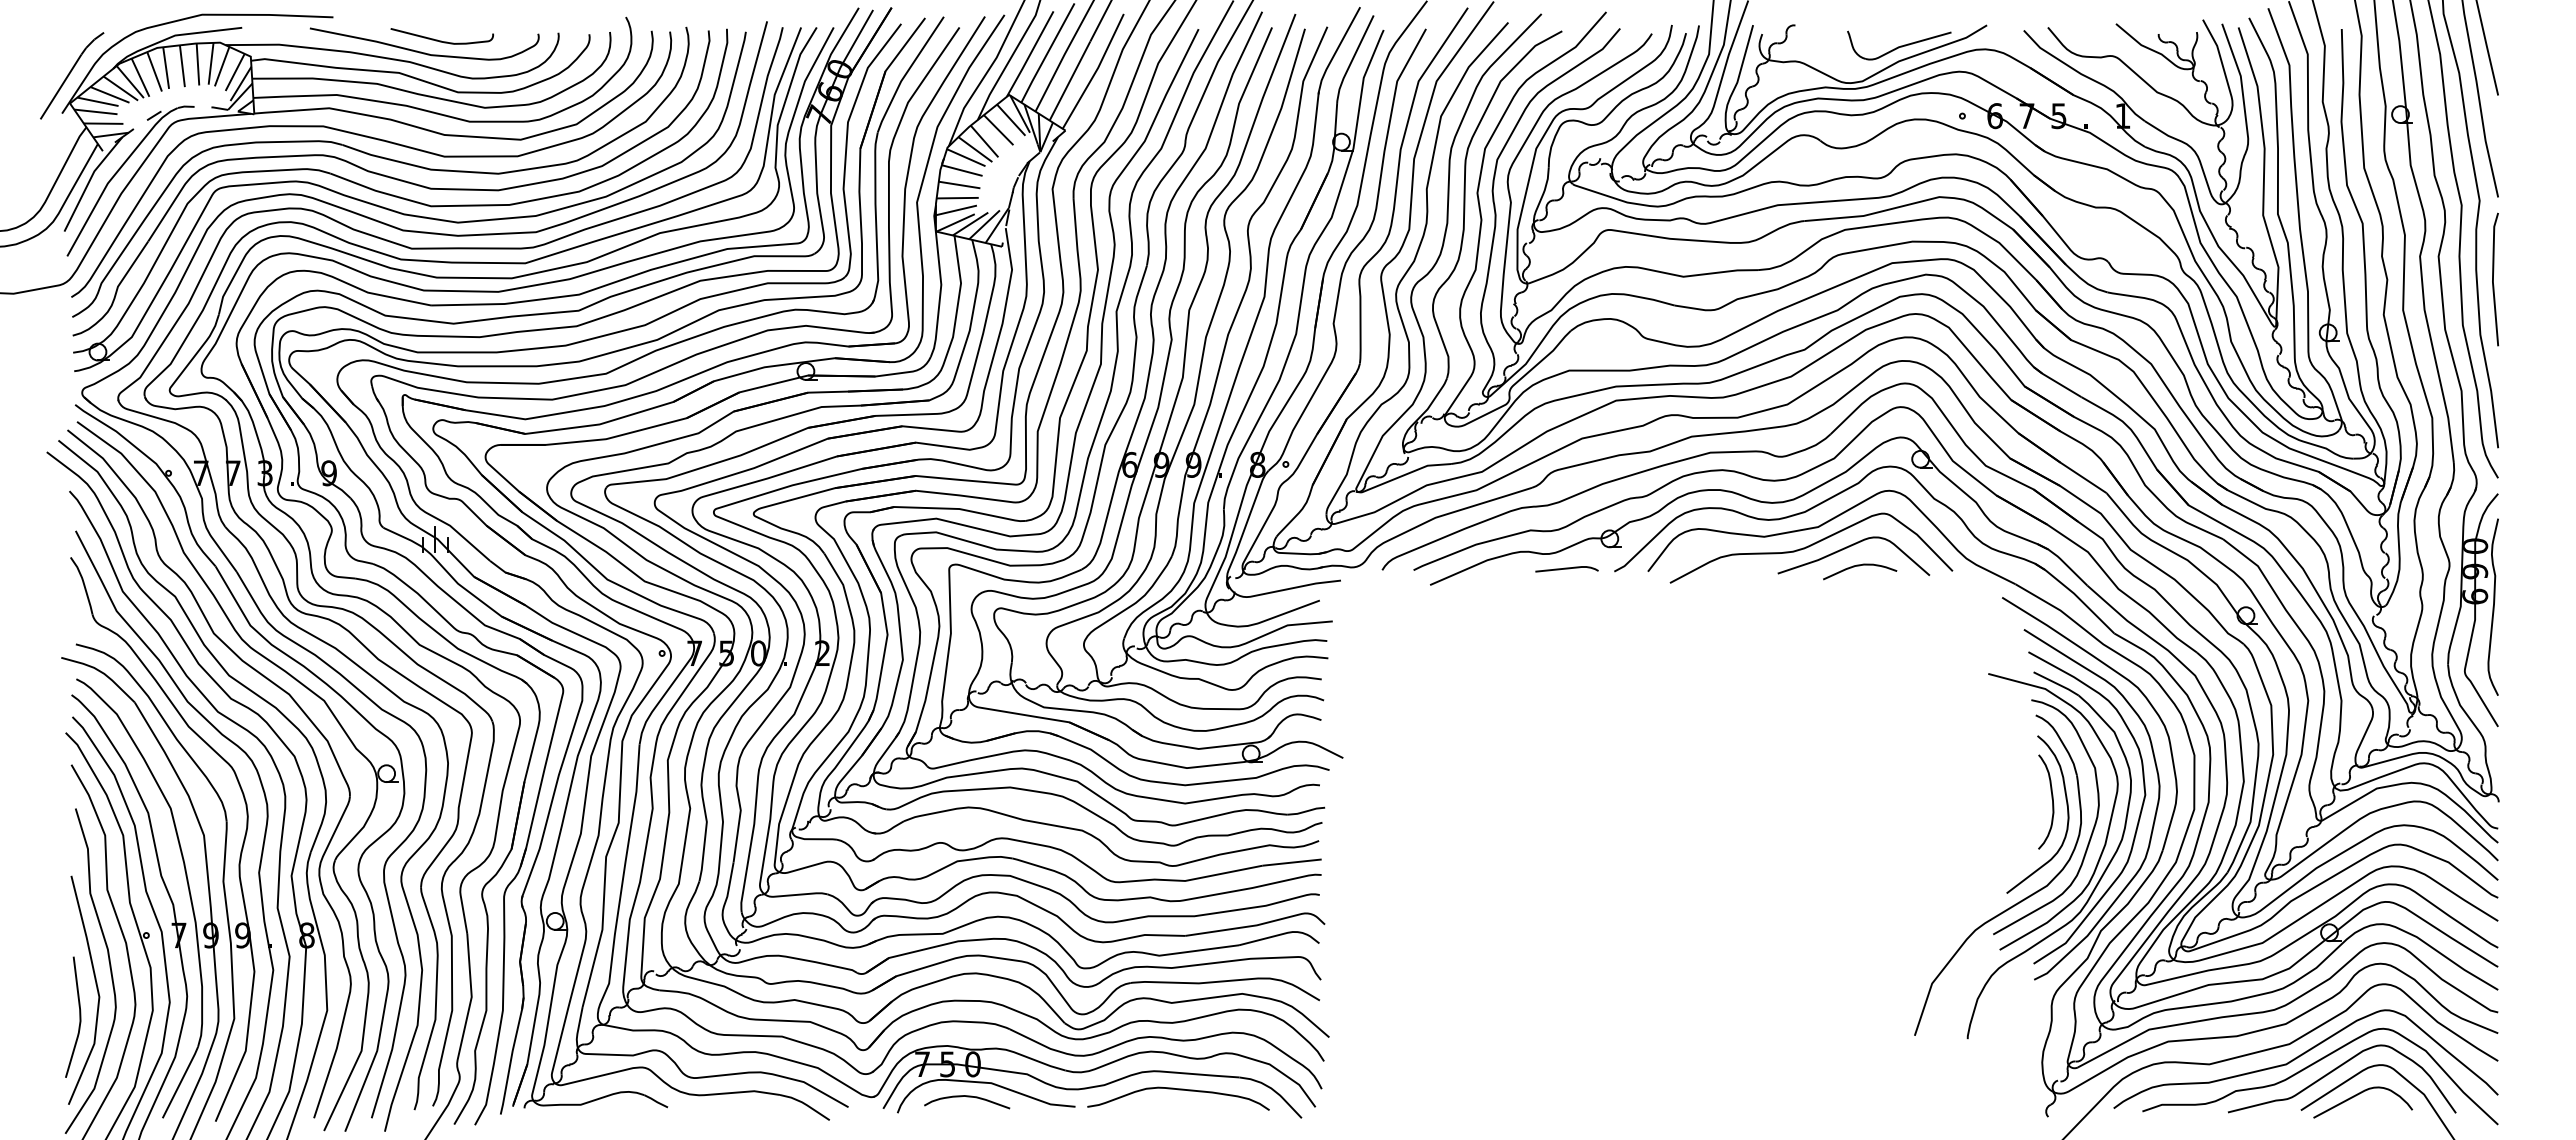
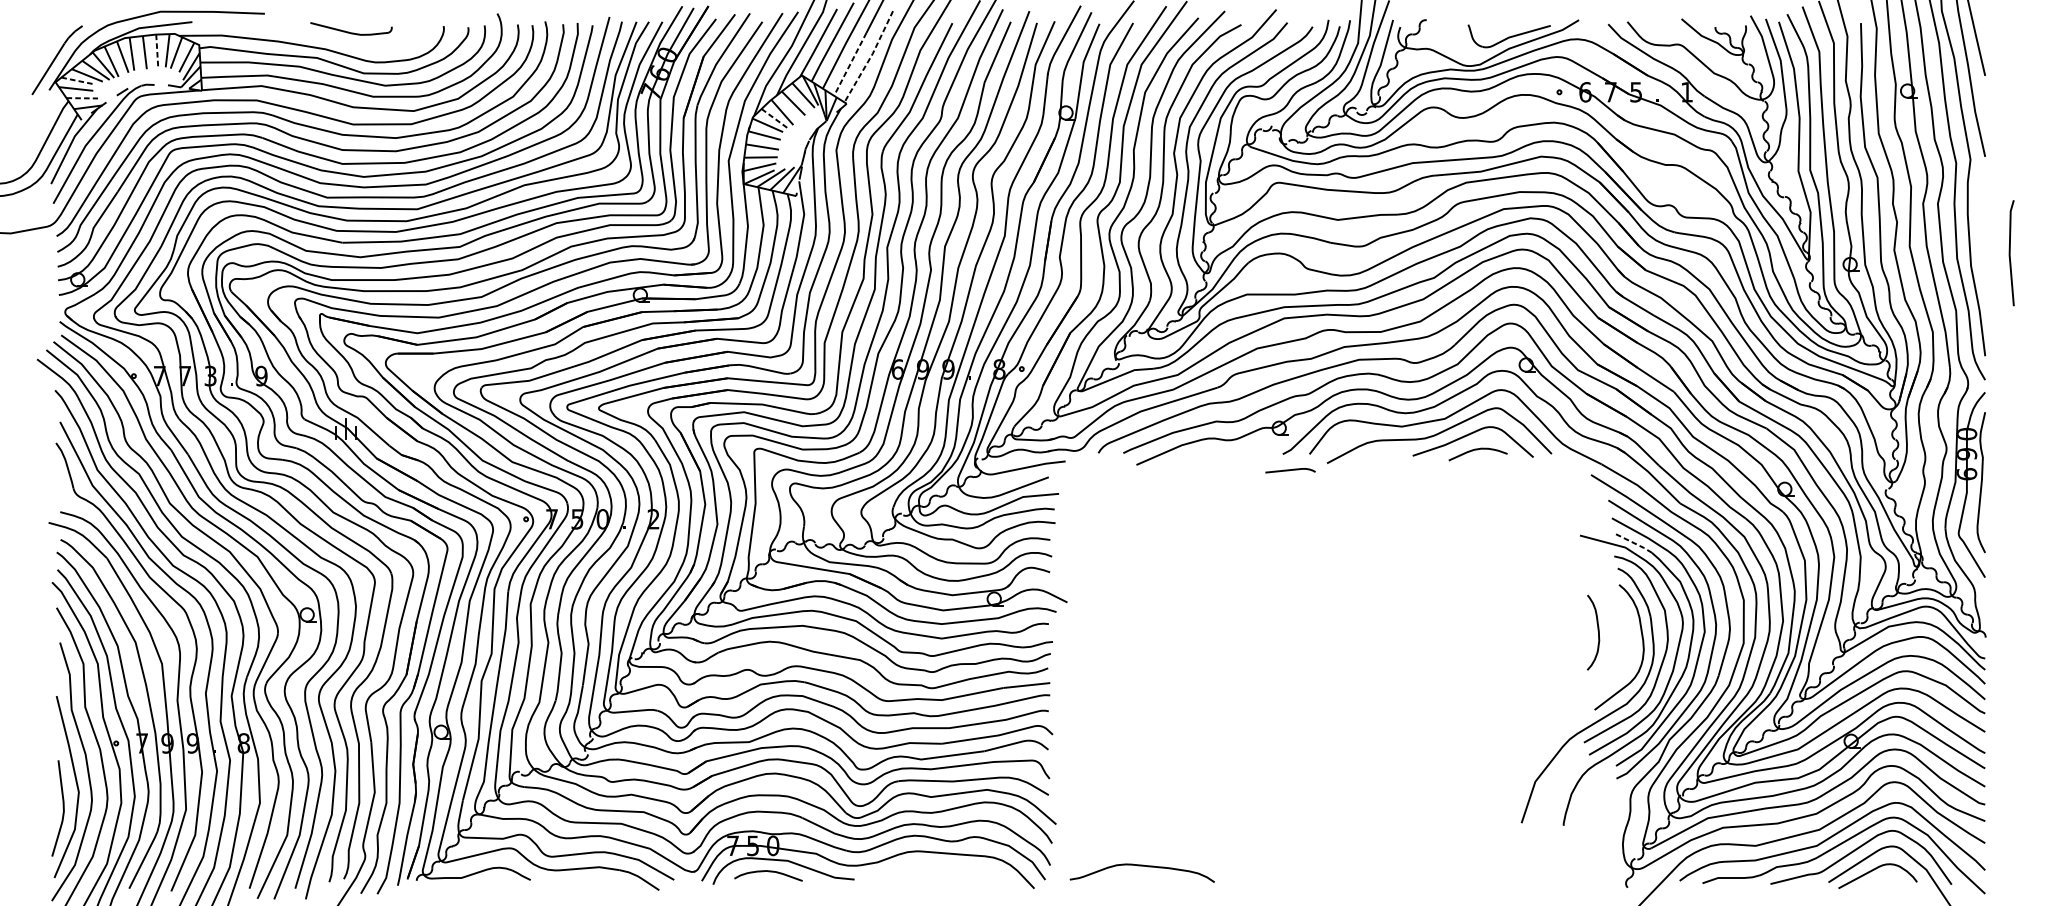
curve: (421, 51) -> (334, 40), removed
line: (198, 64) -> (157, 51), solid -> dashed
line: (1095, 72) -> (870, 57), solid -> dashed
line: (1069, 81) -> (849, 64), solid -> dashed
line: (98, 101) -> (78, 80), solid -> dashed
line: (103, 123) -> (82, 98), solid -> dashed
line: (975, 149) -> (775, 118), solid -> dashed
line: (2493, 279) -> (2010, 253), moved
curve: (1566, 569) -> (1290, 470), moved
line: (2057, 683) -> (1635, 543), solid -> dashed
curve: (2051, 799) -> (1597, 630), moved
curve: (1178, 1090) -> (1142, 866), moved

